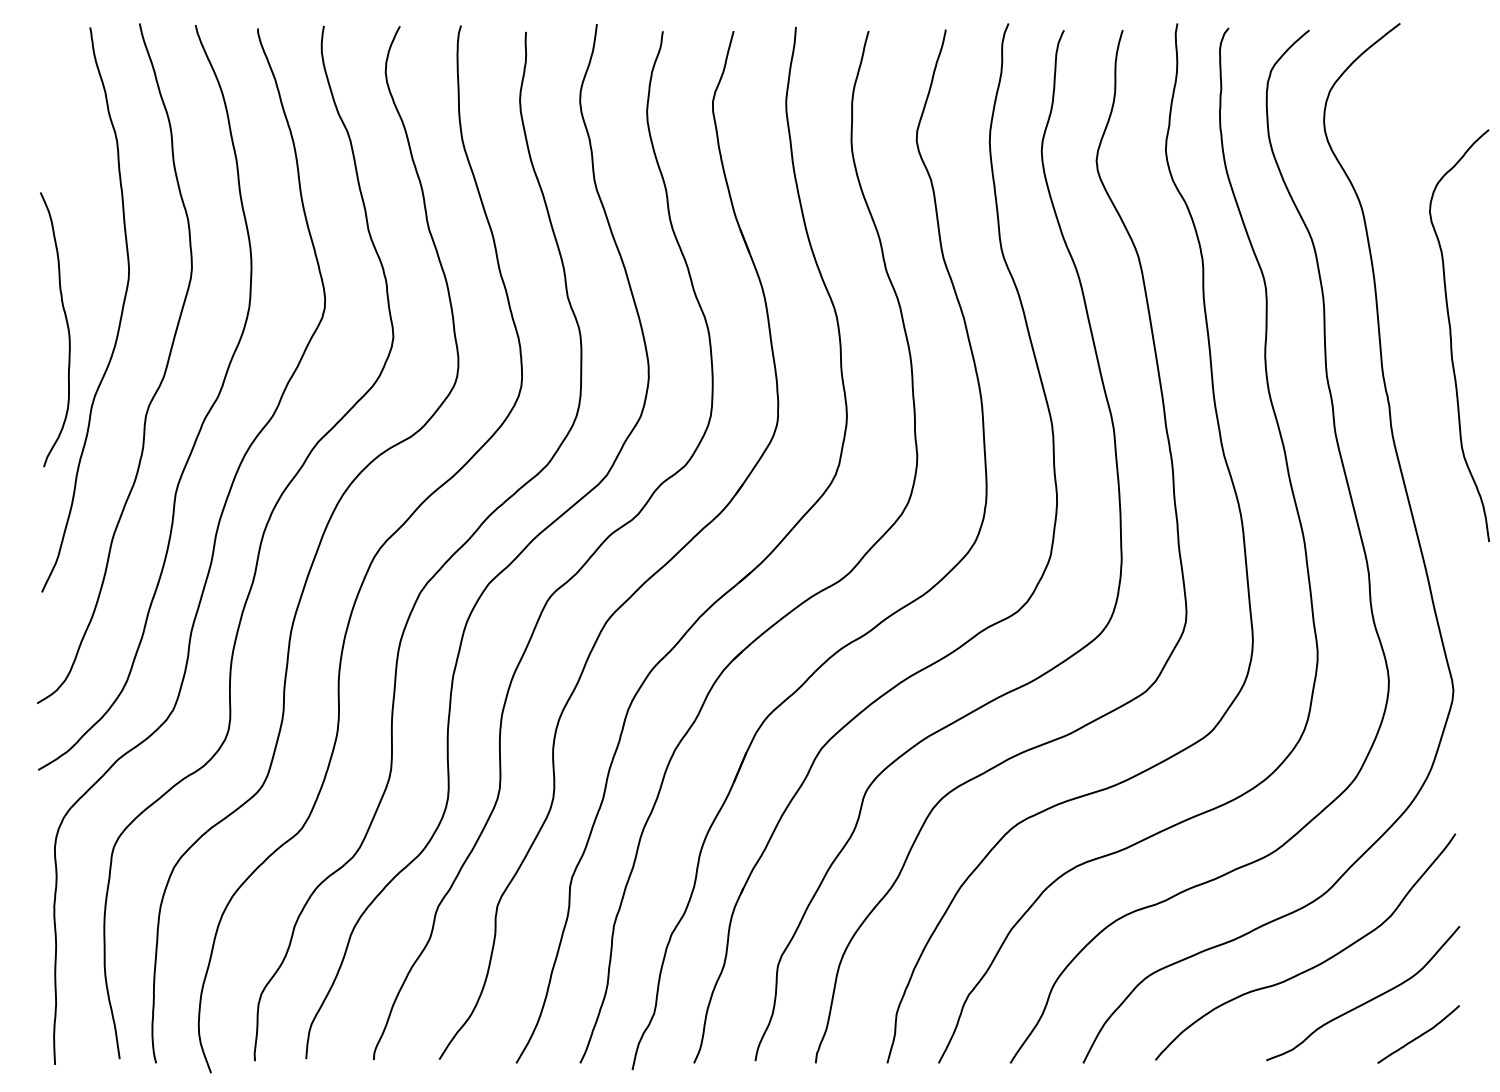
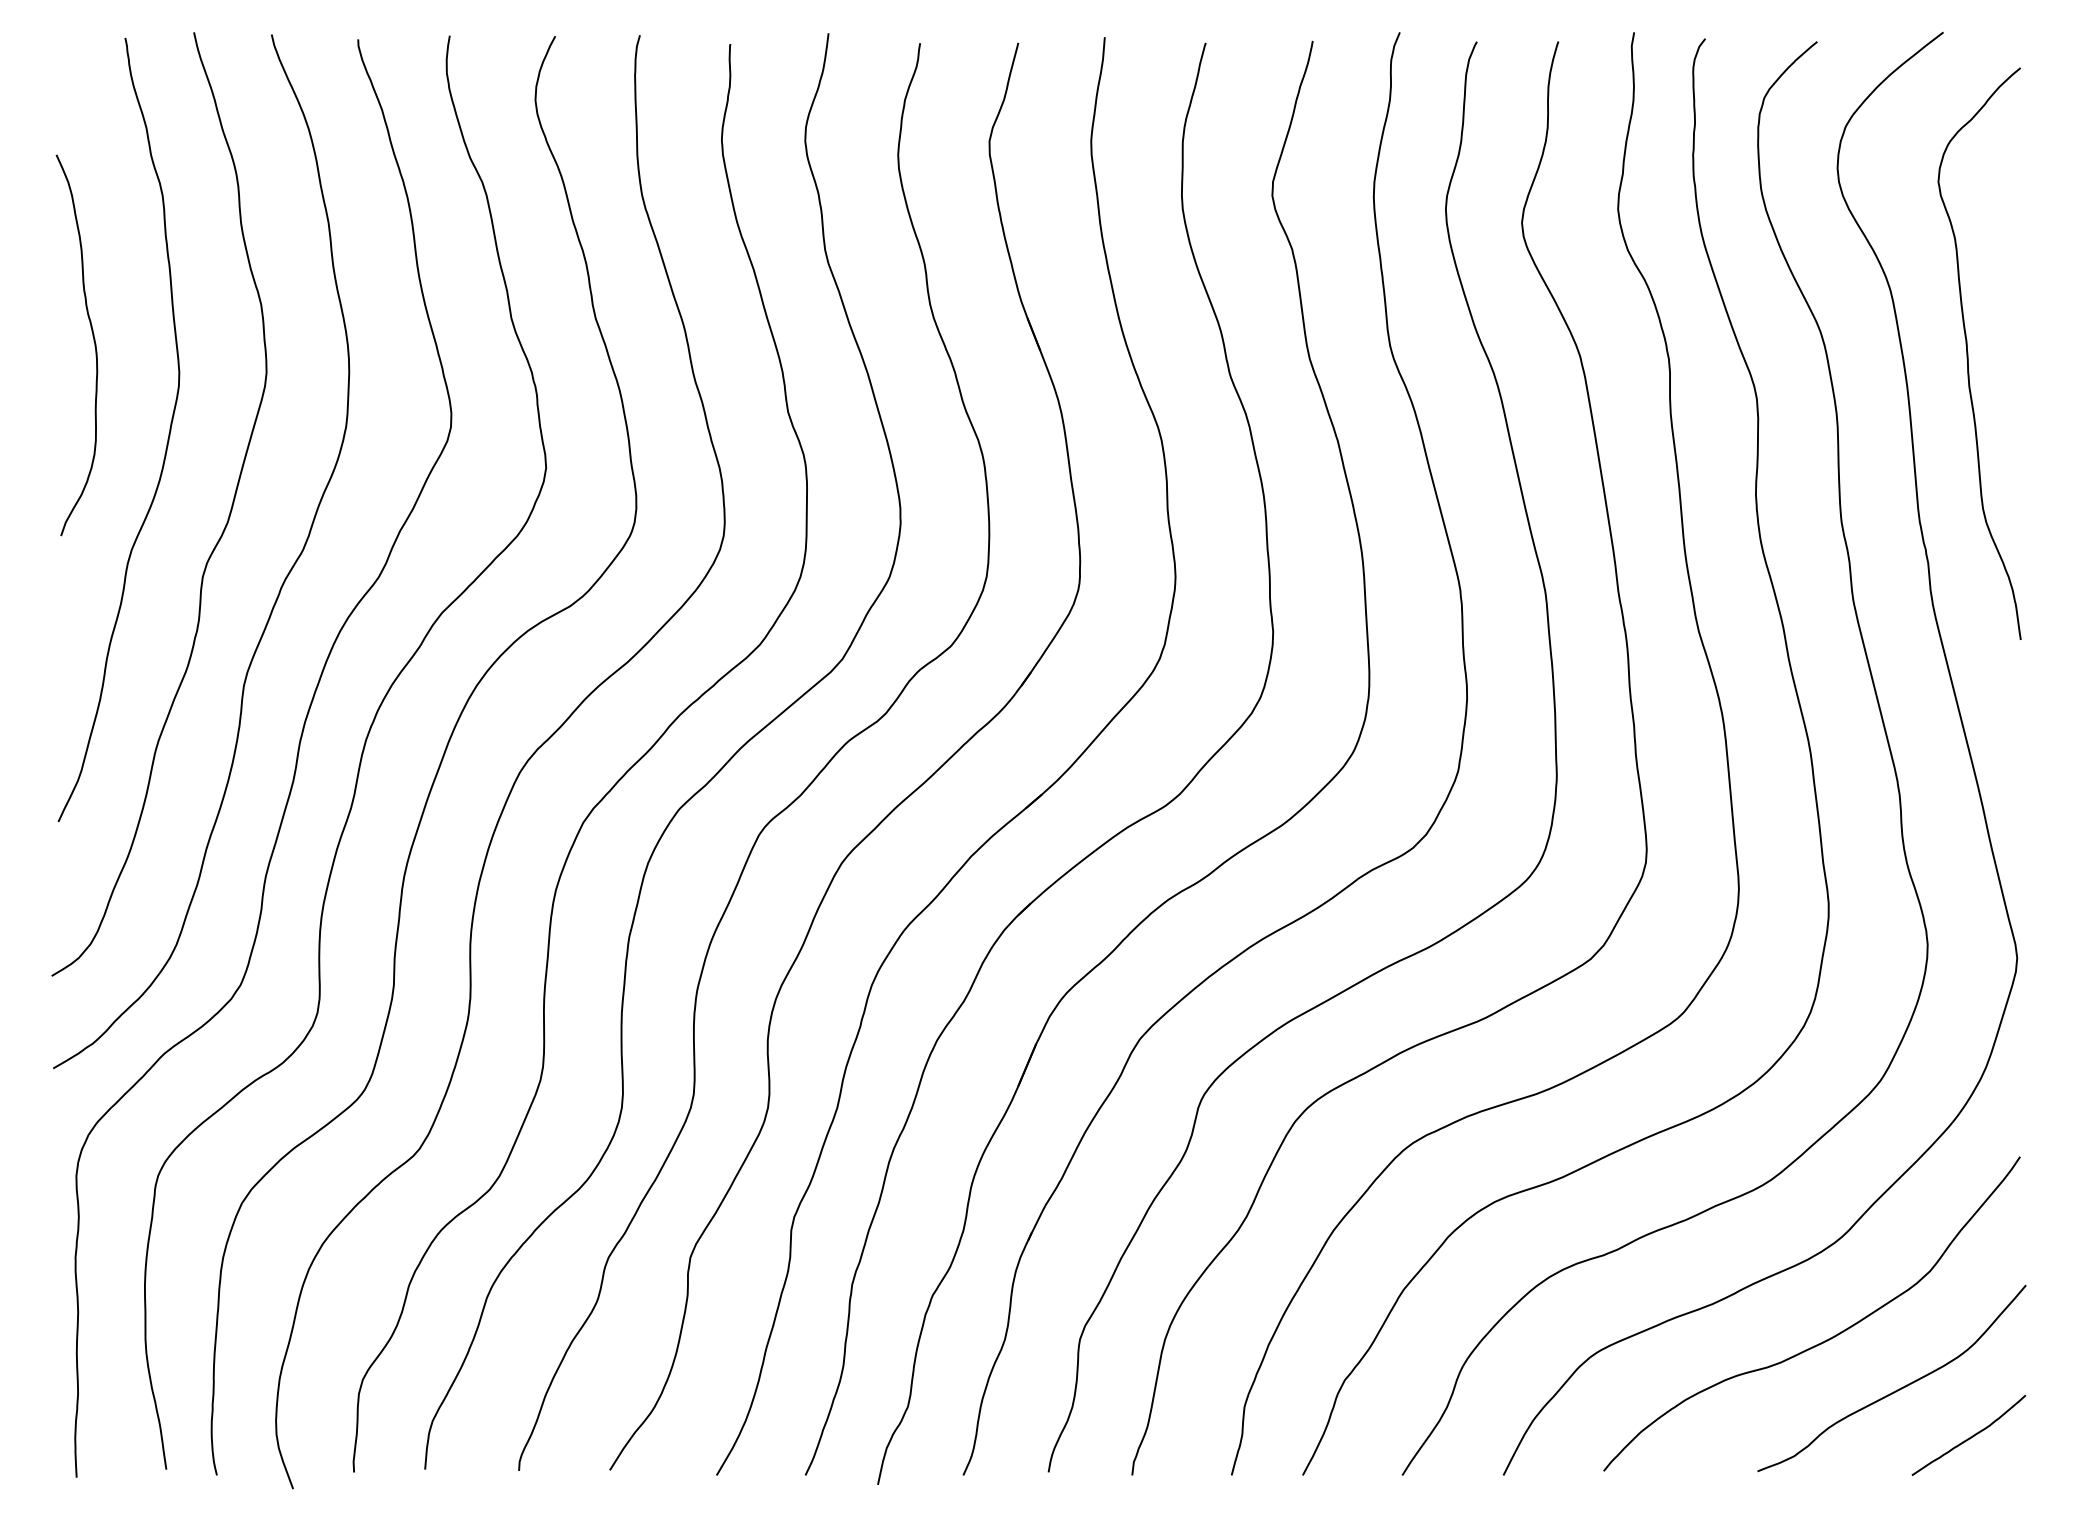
curve: (67, 326) -> (93, 341), moved
curve: (1451, 335) -> (1968, 353), moved

